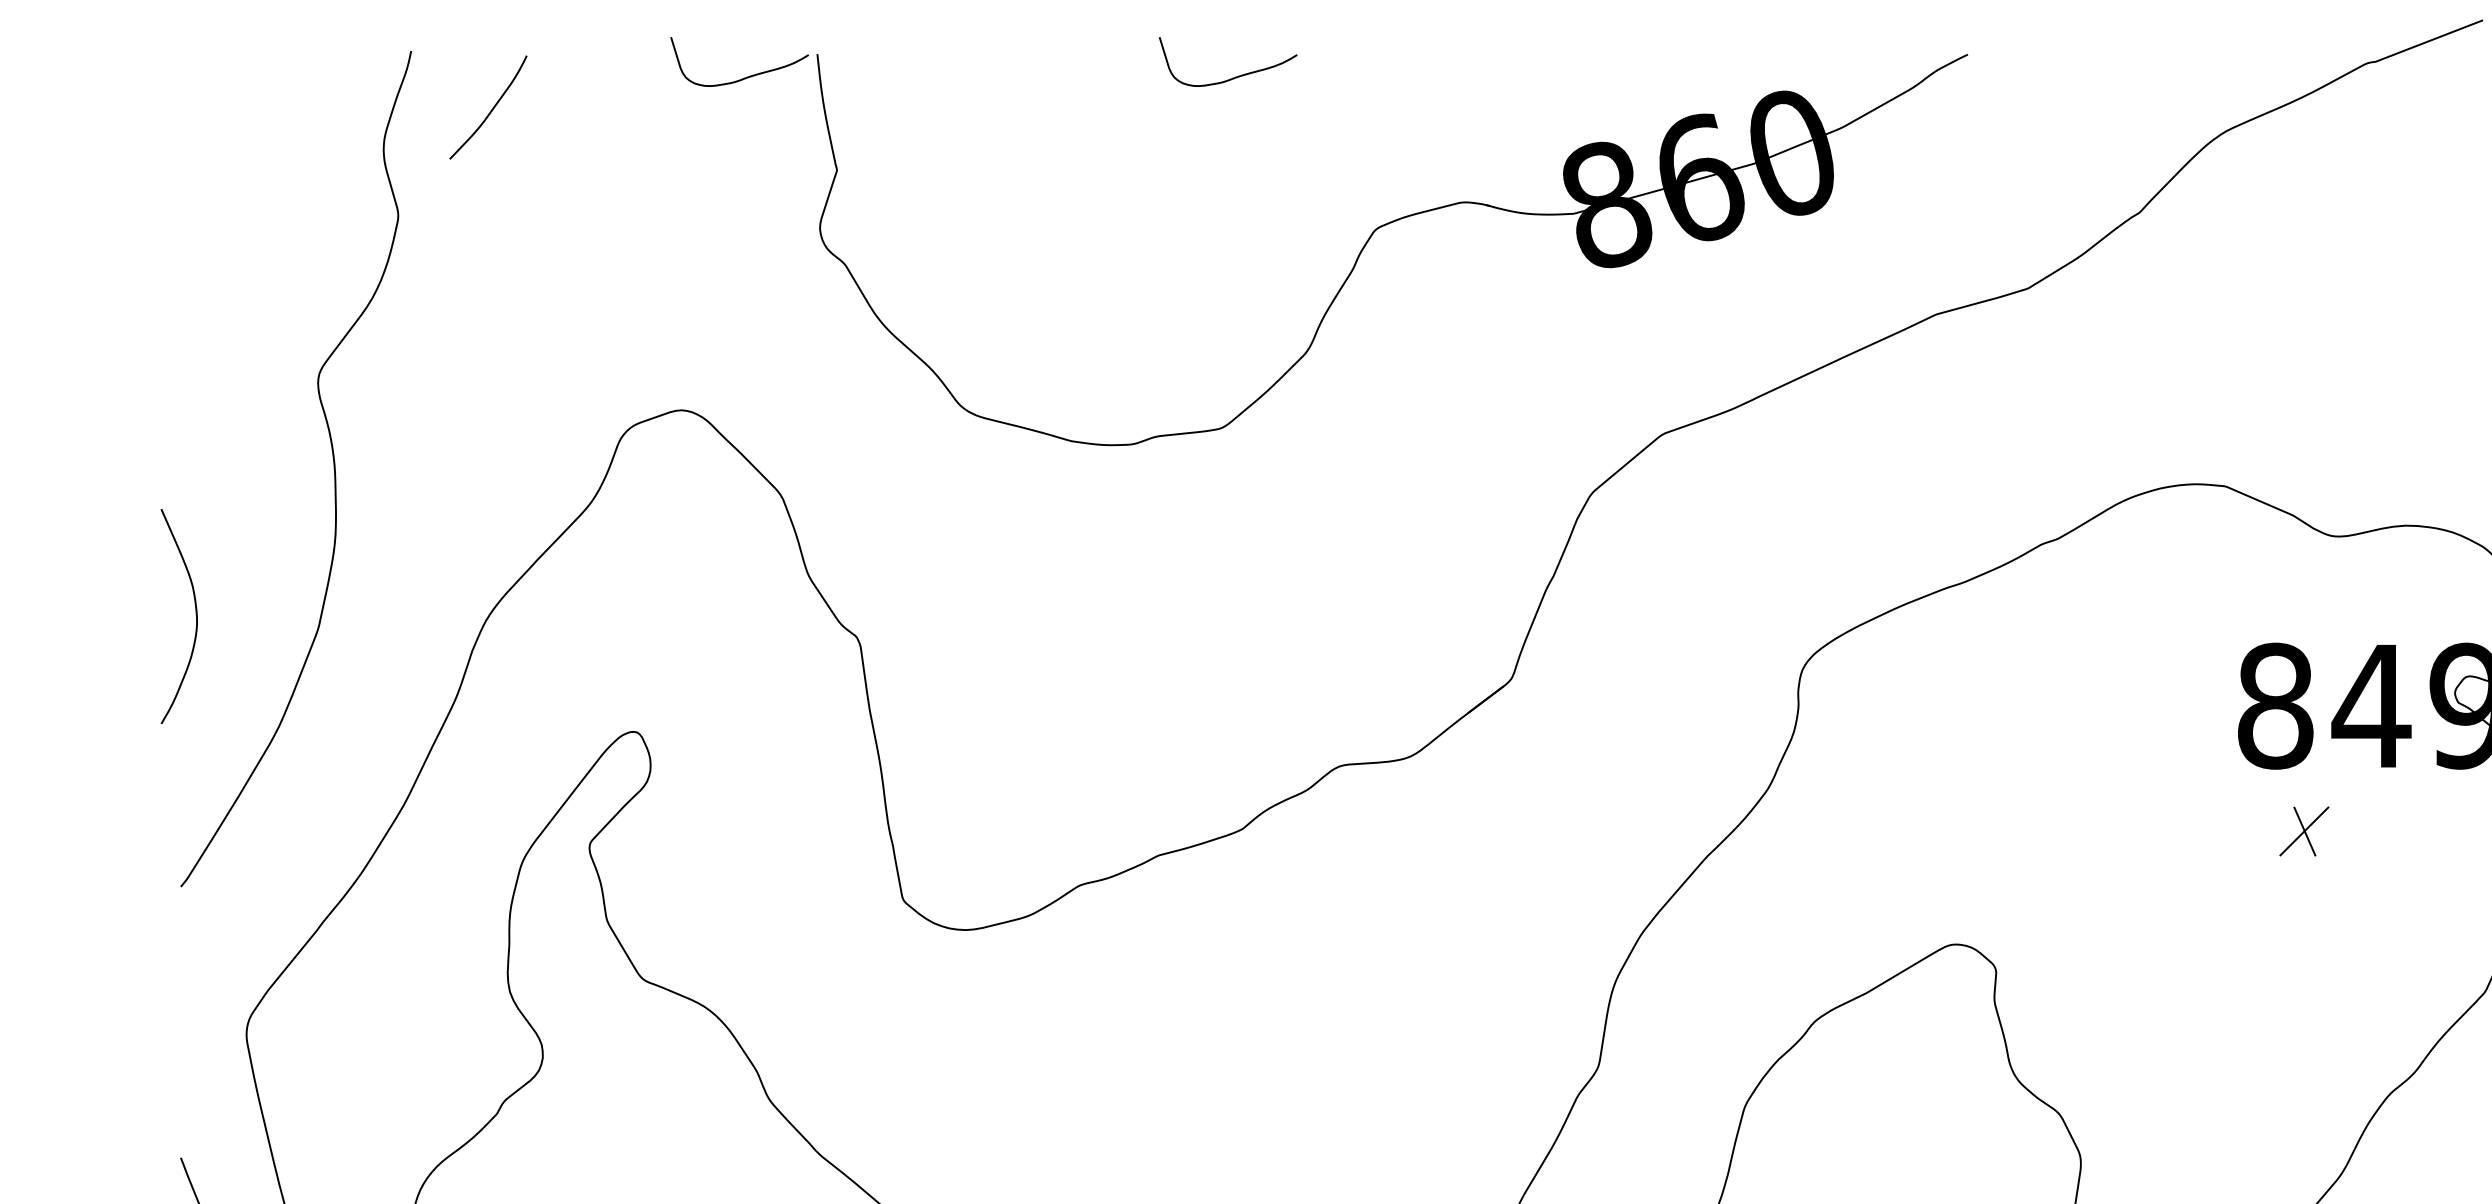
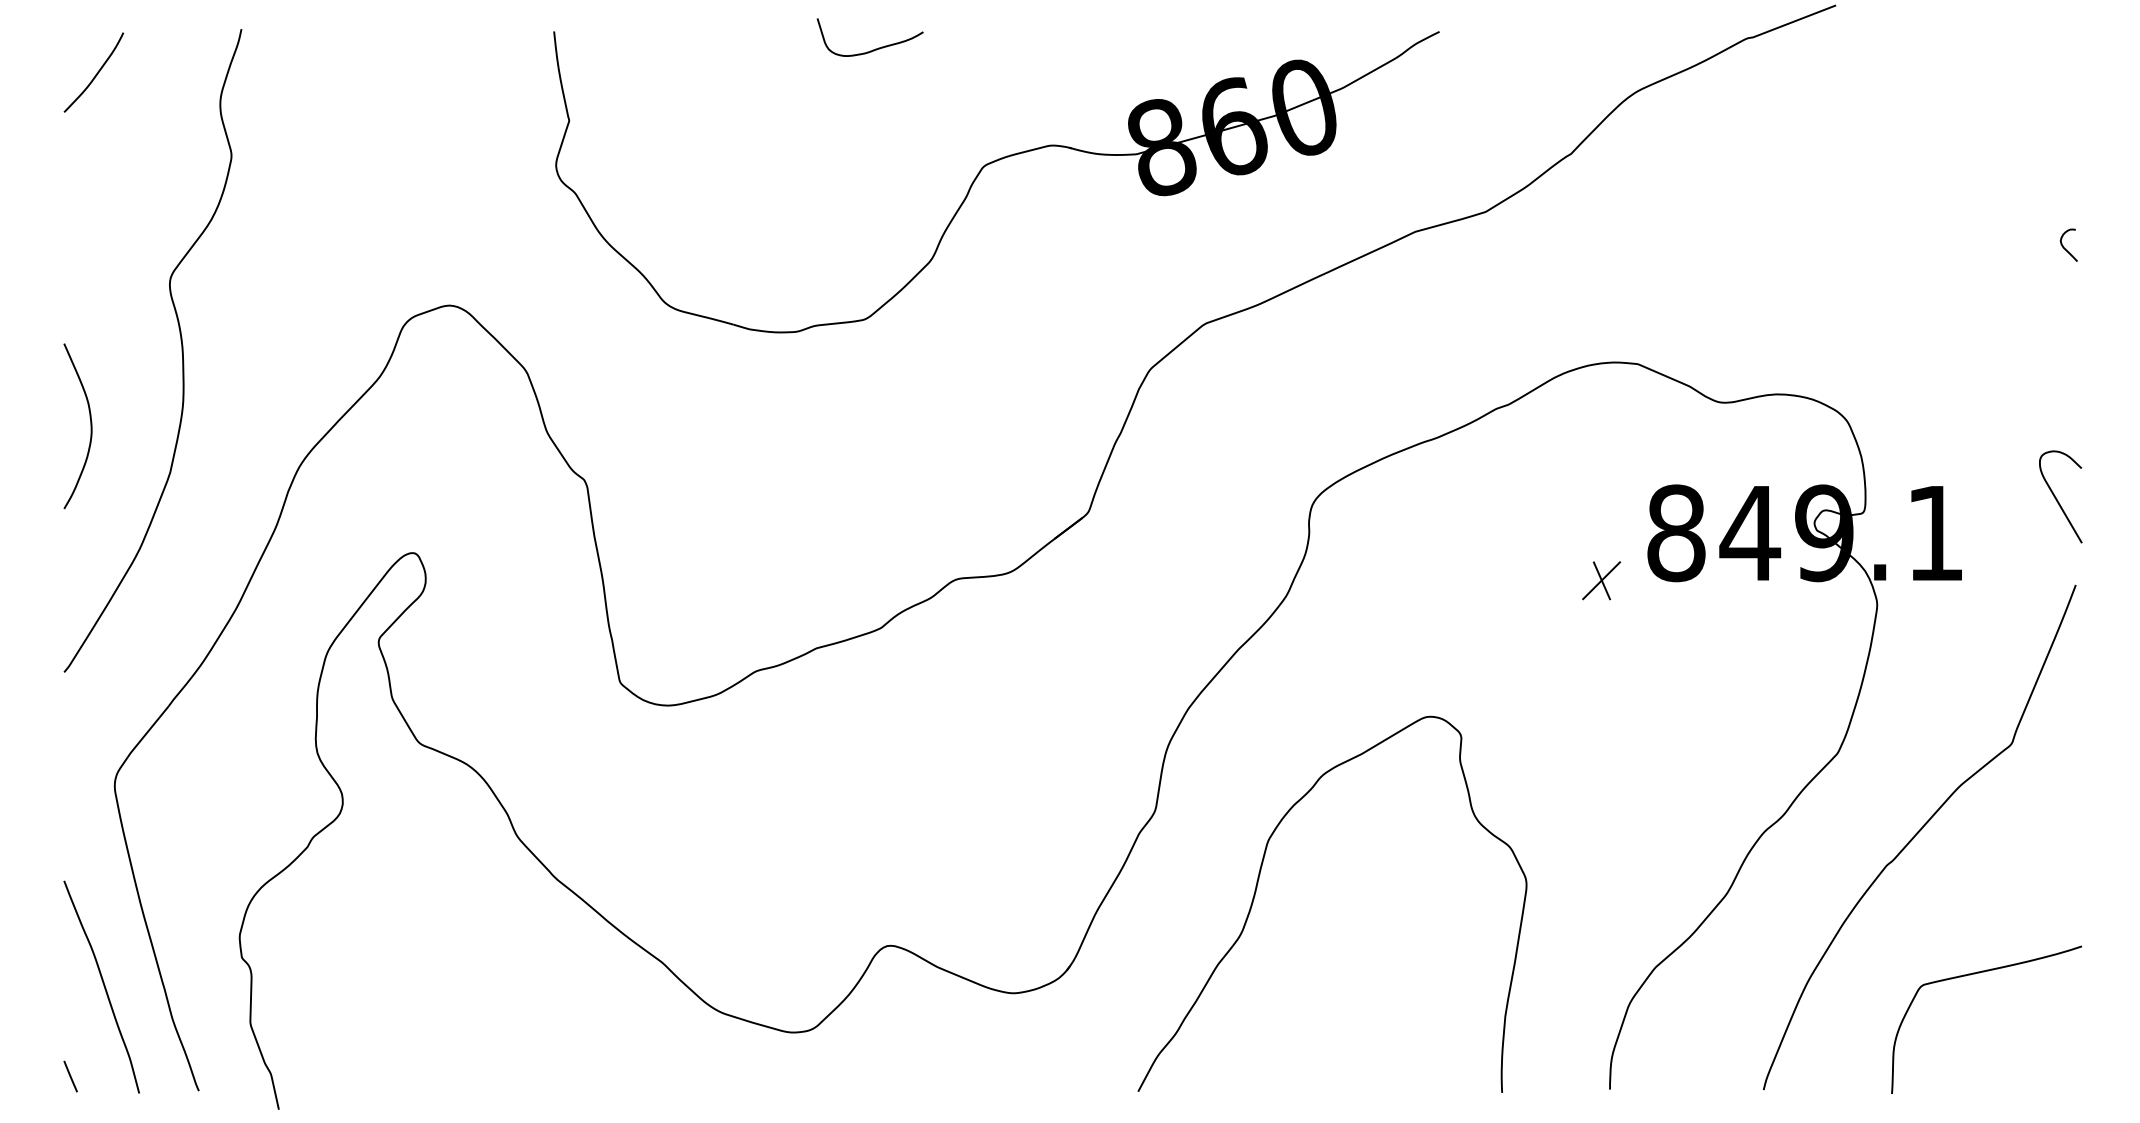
curve: (746, 76) -> (499, 48), removed
curve: (490, 110) -> (95, 74), moved
curve: (195, 616) -> (90, 426), moved
part: (2304, 831) -> (1601, 580), moved

